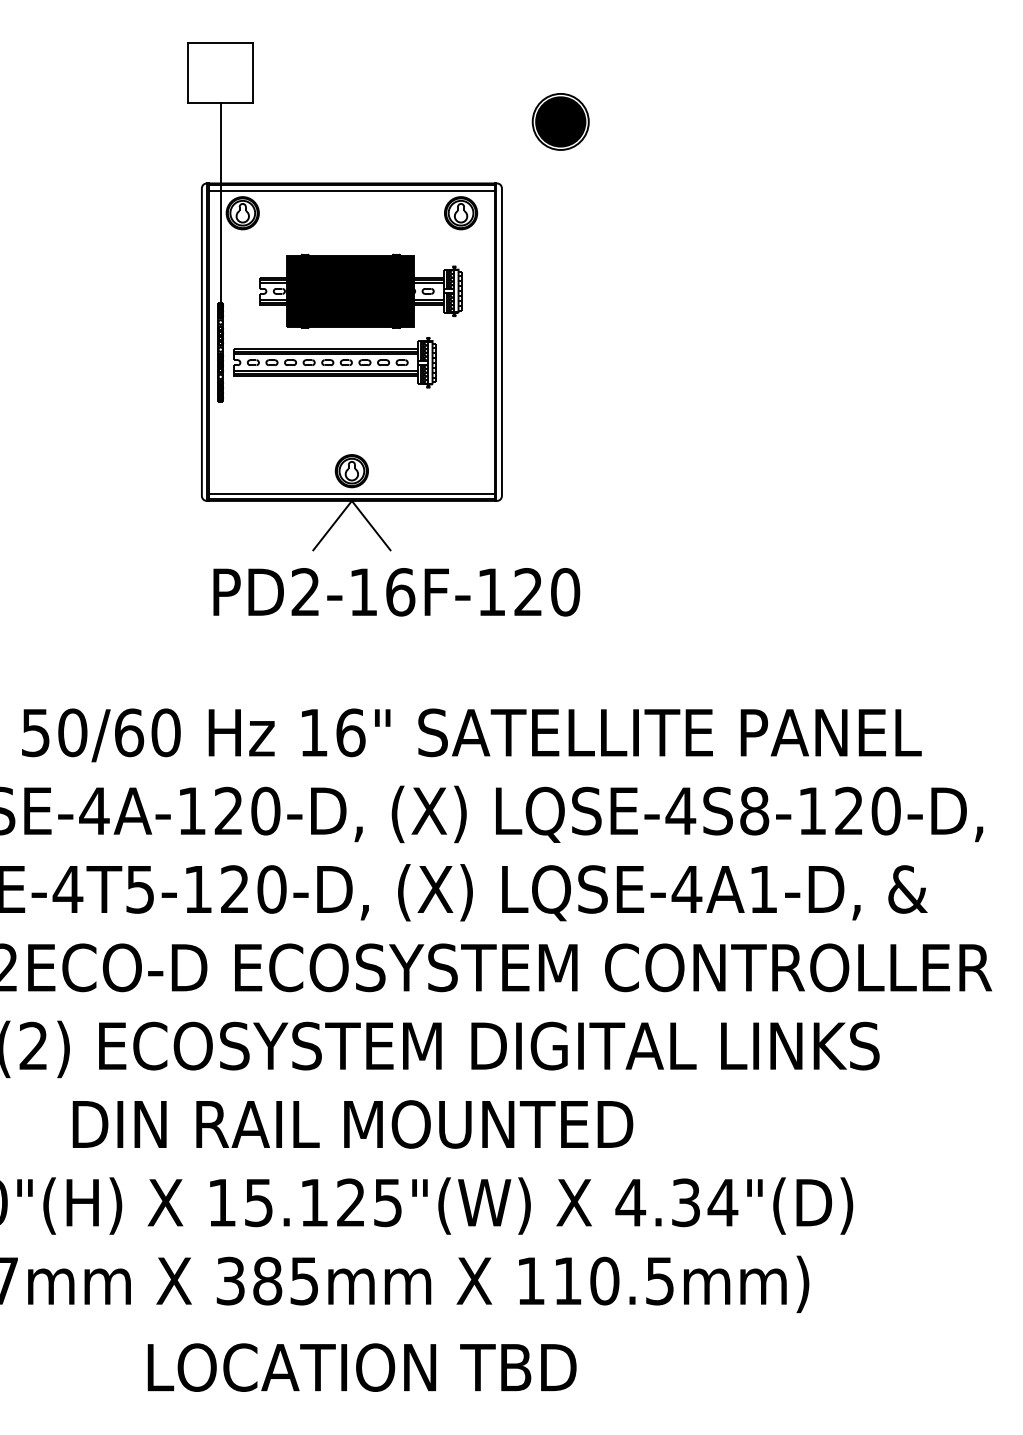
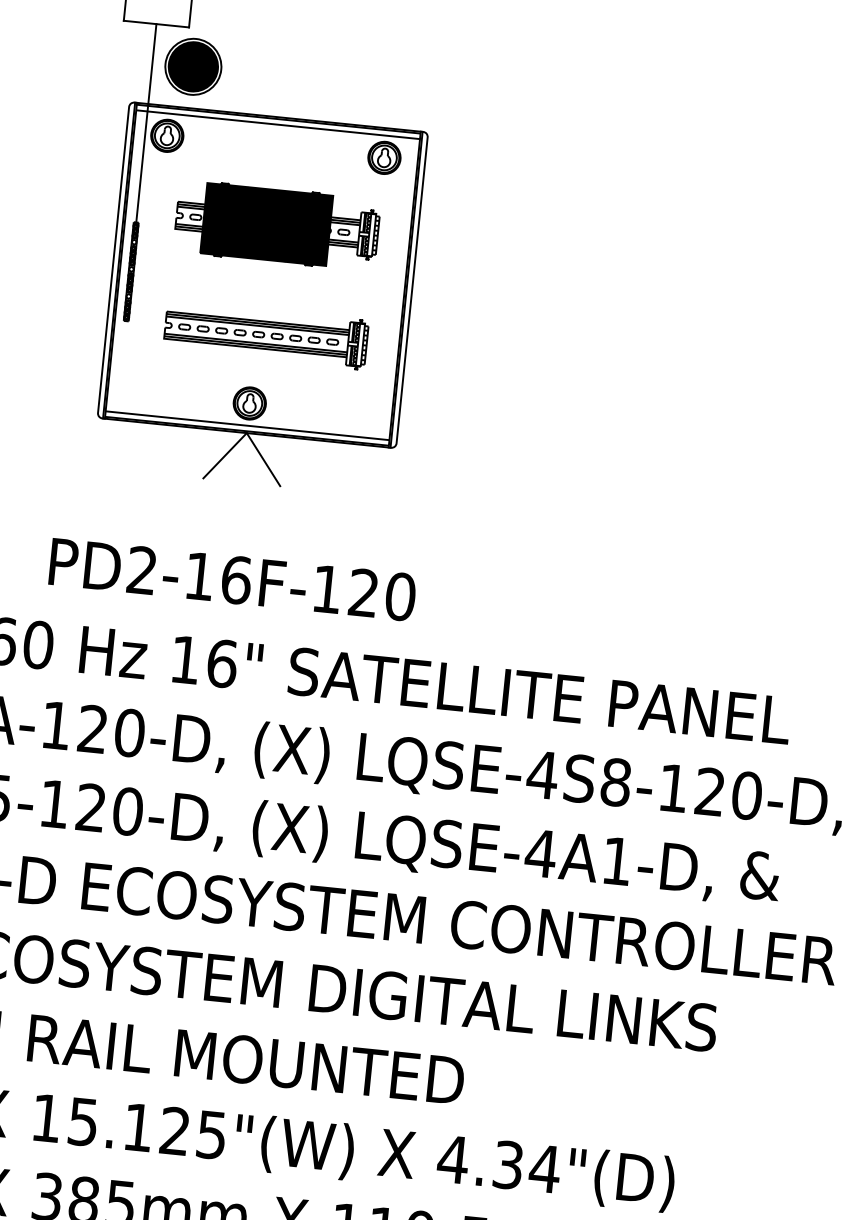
part: (560, 121) -> (193, 66), moved
part: (334, 362) -> (265, 335), moved
text: (396, 592) -> (232, 579), moved

